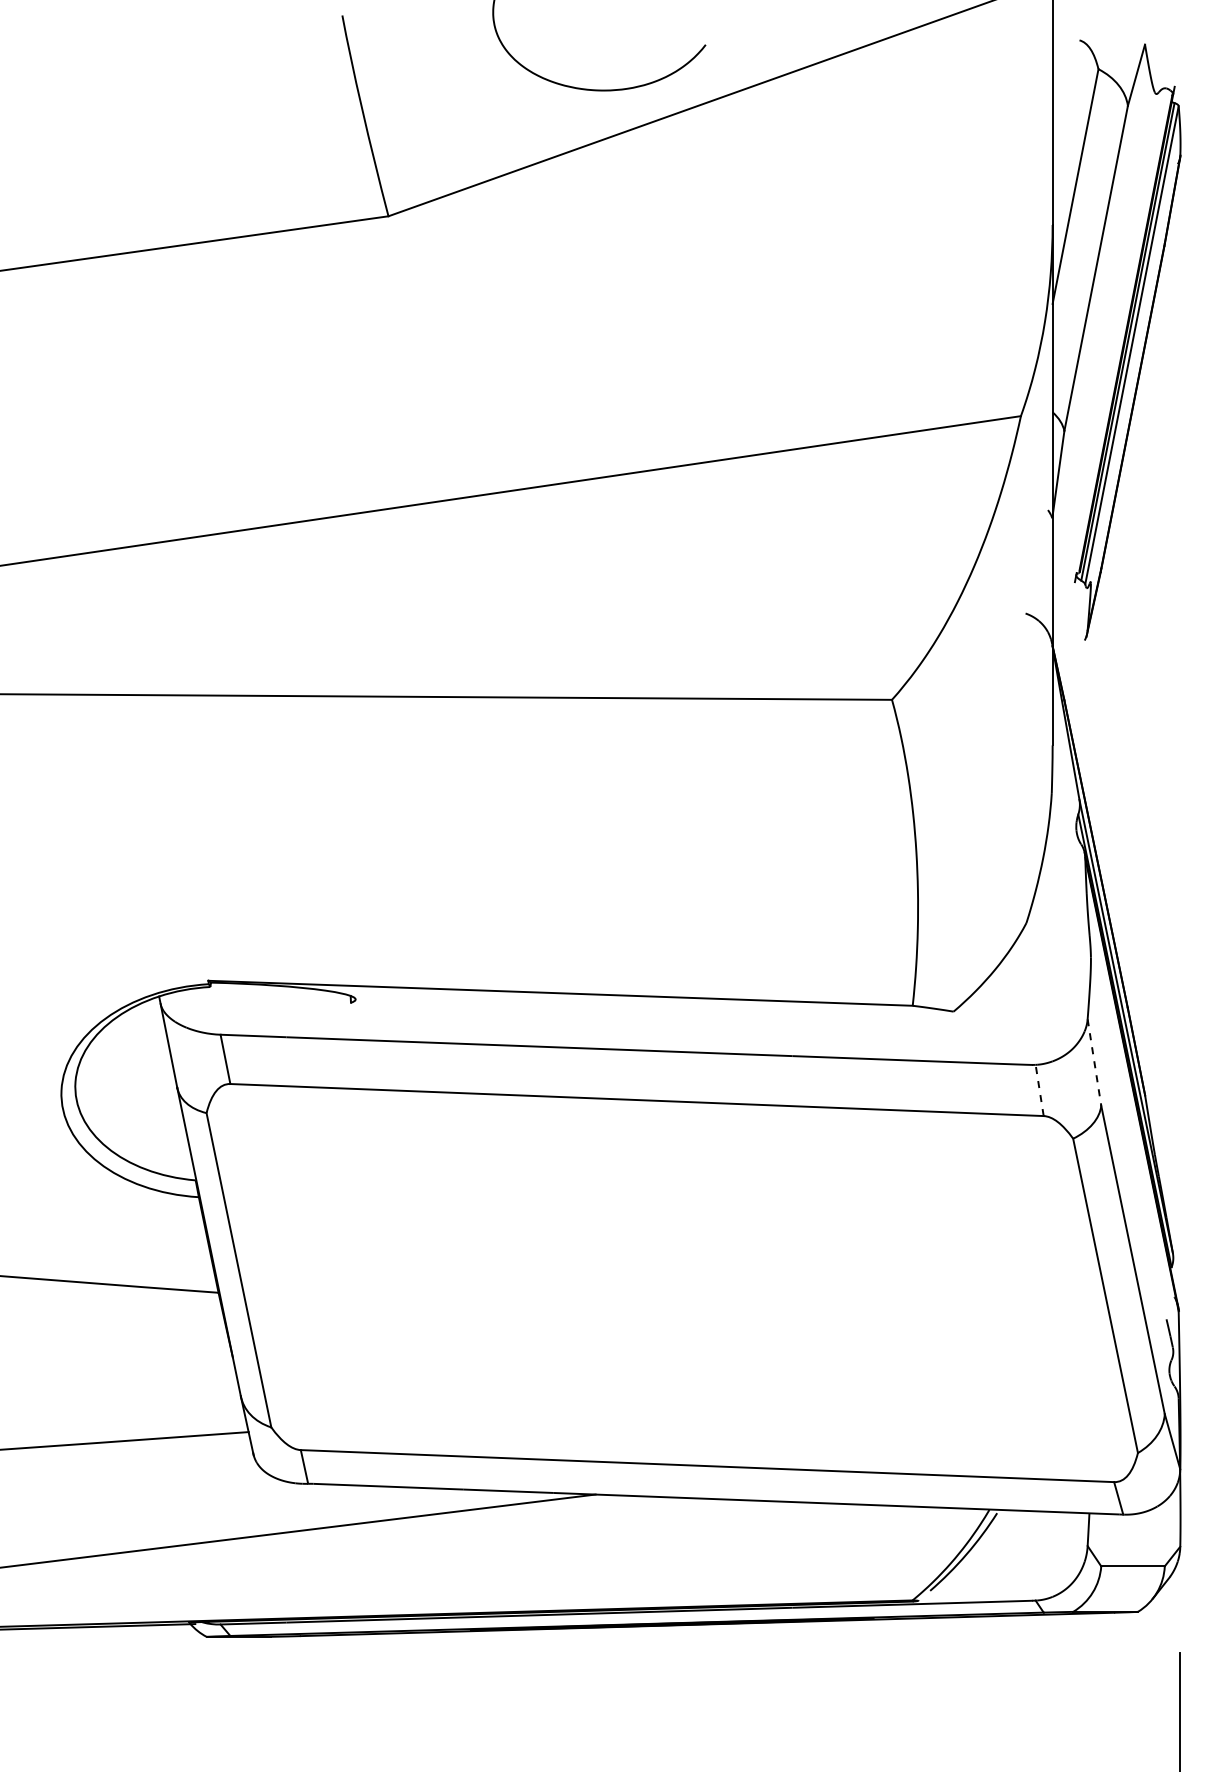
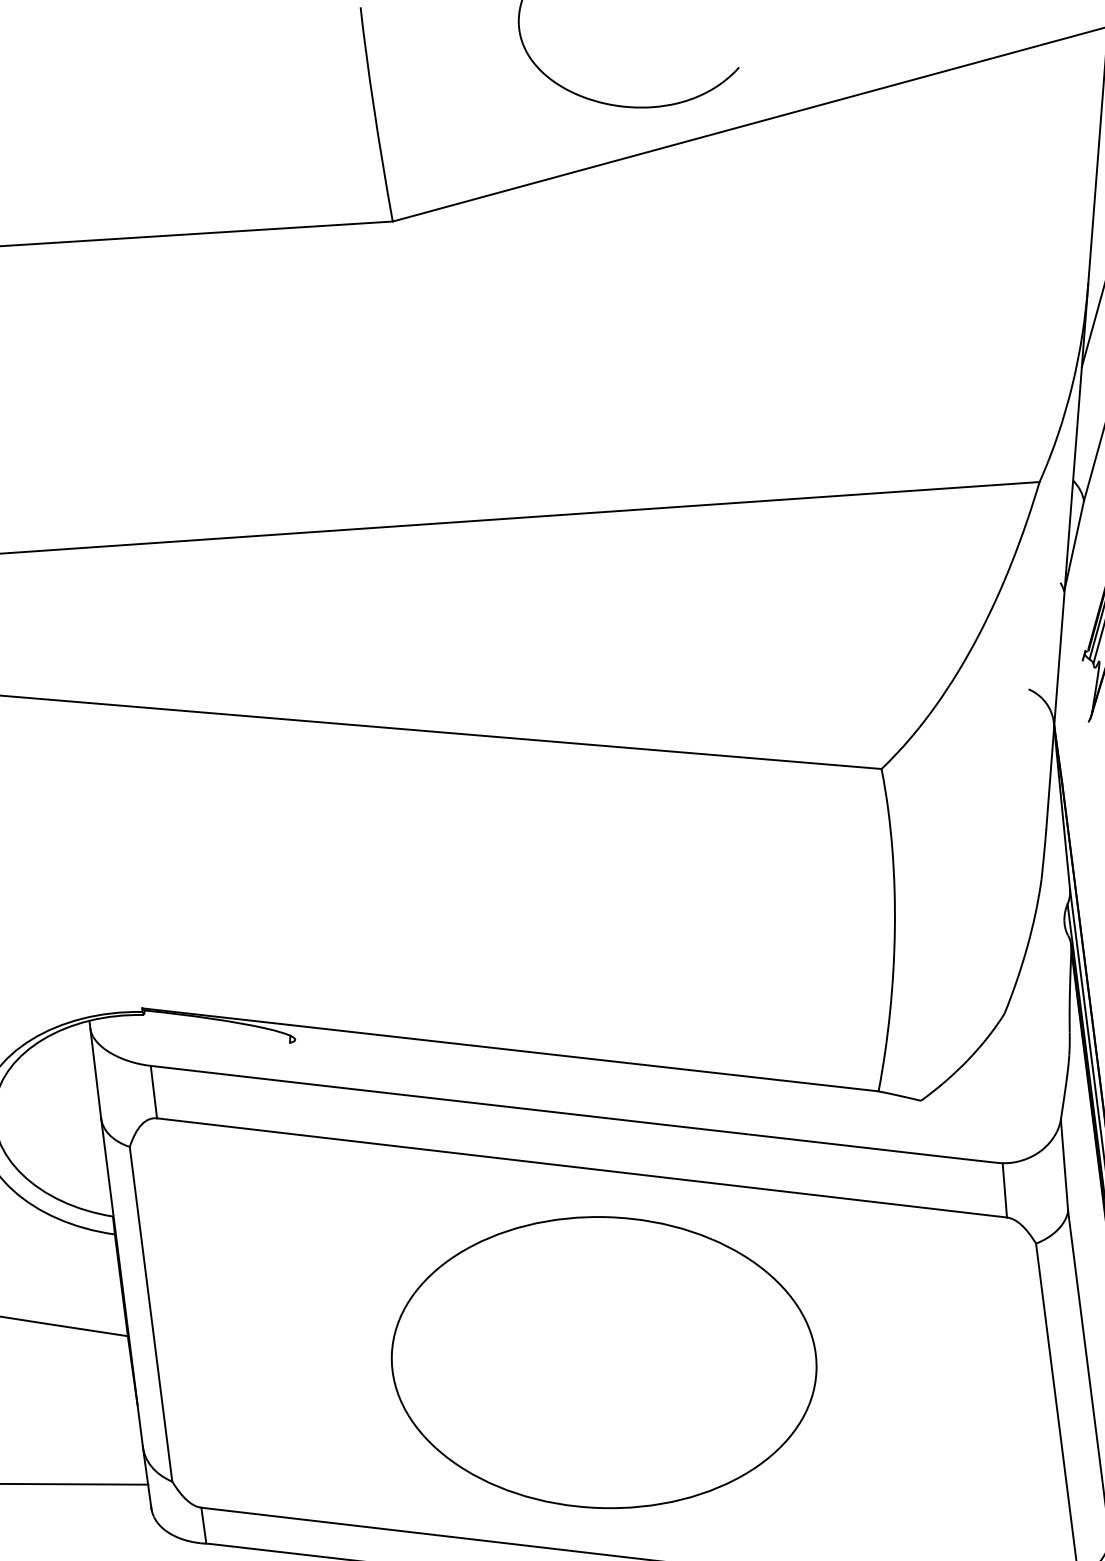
line: (1094, 1062) -> (1064, 1165), dashed -> solid
line: (1039, 1090) -> (1004, 1190), dashed -> solid
part: (672, 1282) -> (604, 1362), added

